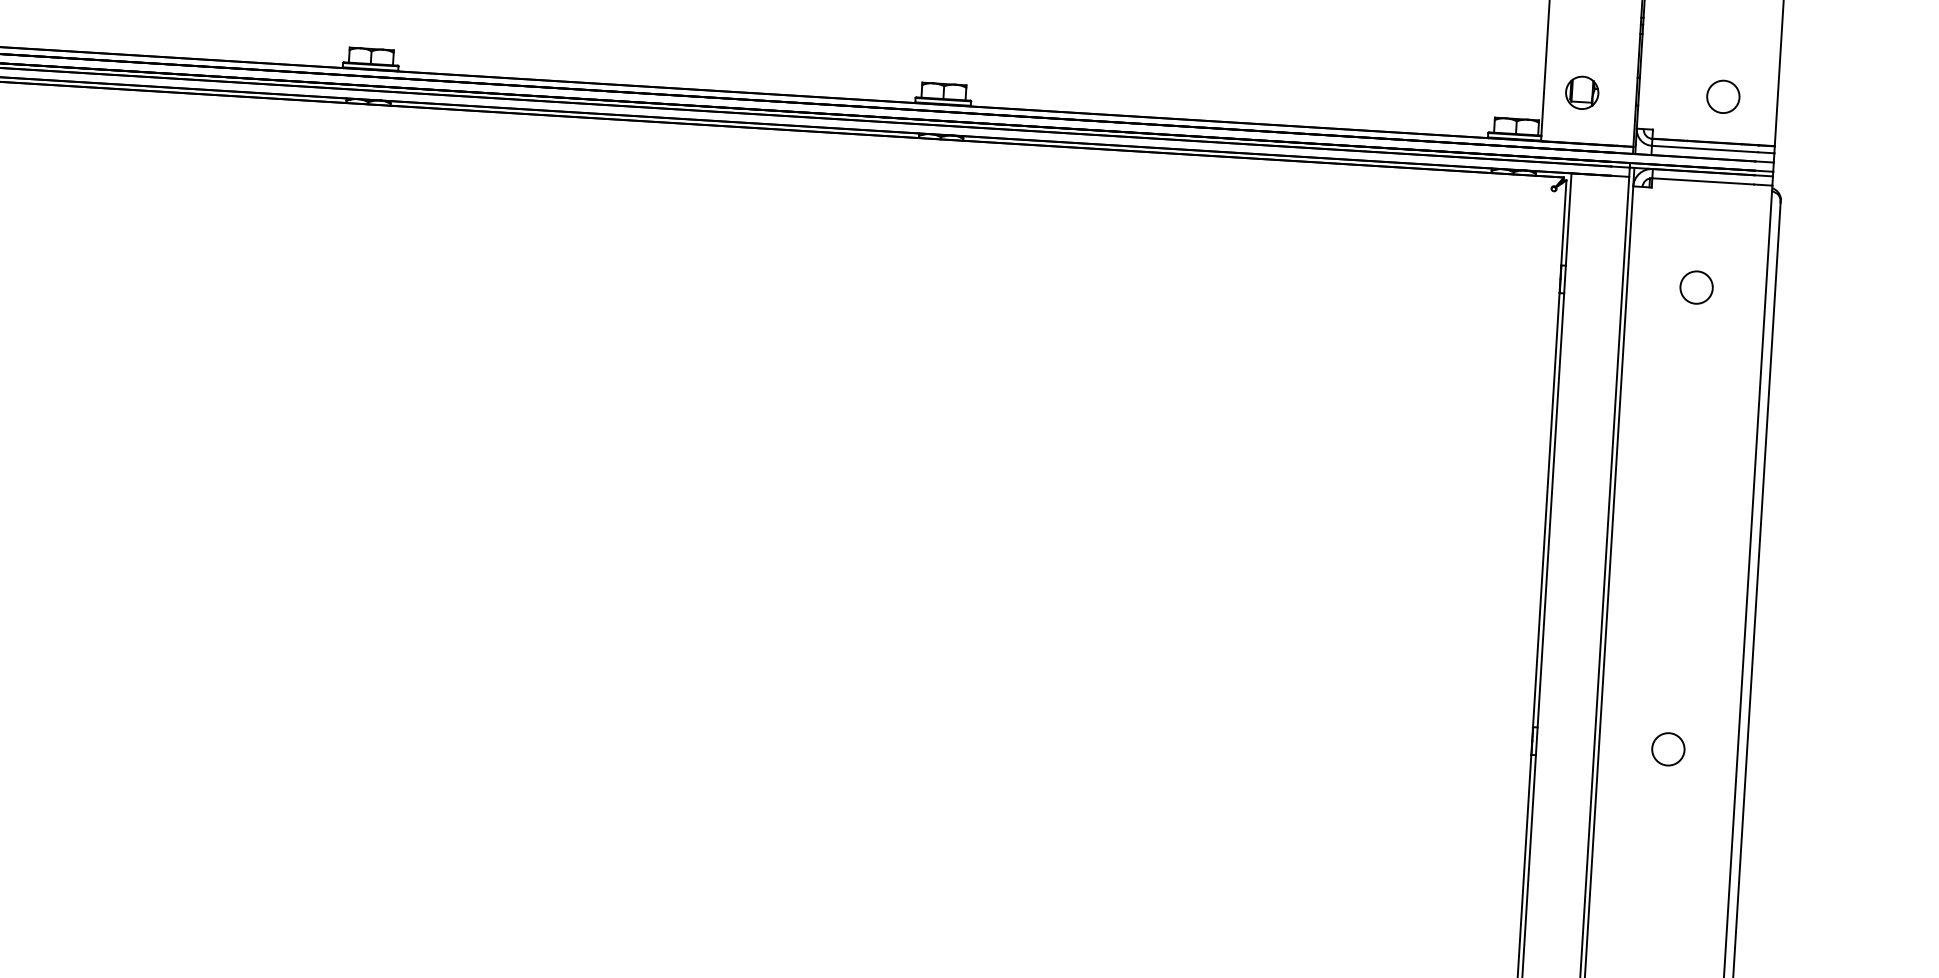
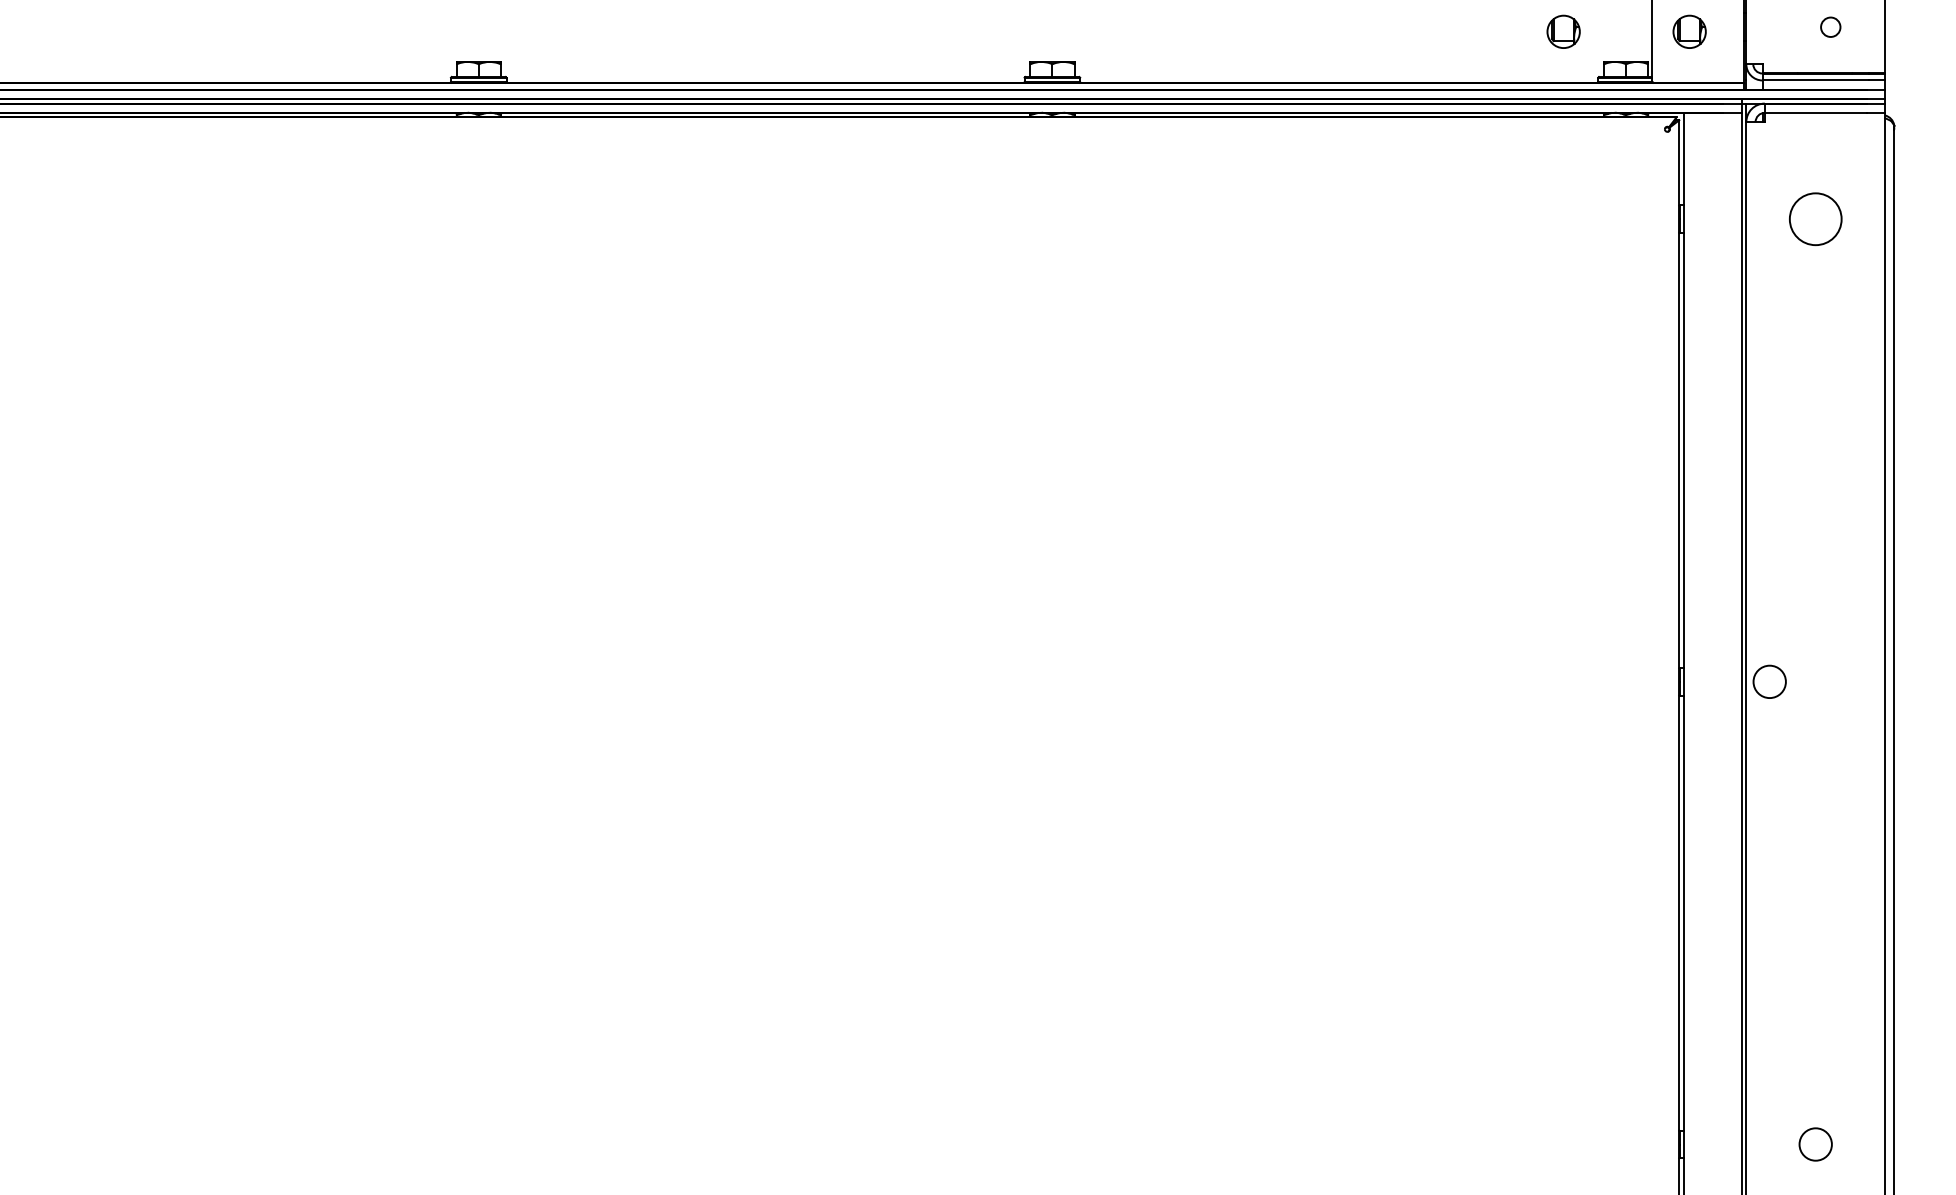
part: (1456, 84) -> (1563, 31), added
circle: (1723, 97) -> (1830, 27), size x0.6
circle: (1696, 287) -> (1815, 219), size x1.6
circle: (1668, 748) -> (1769, 681), moved

